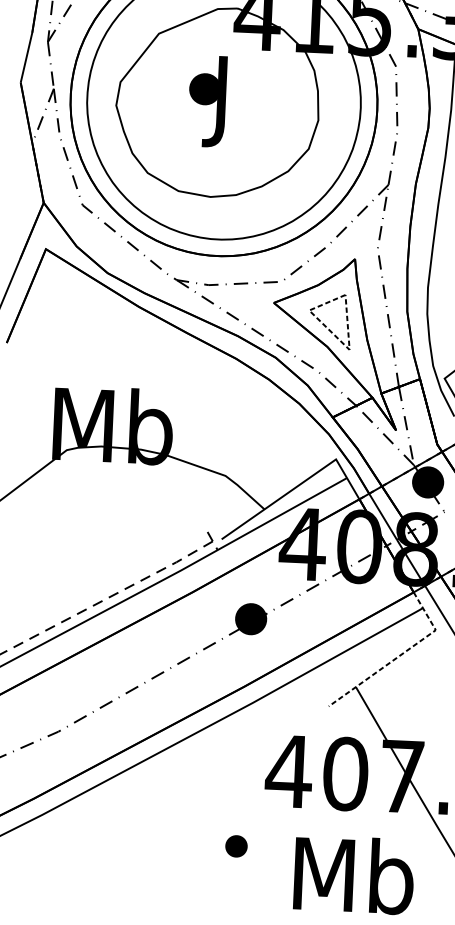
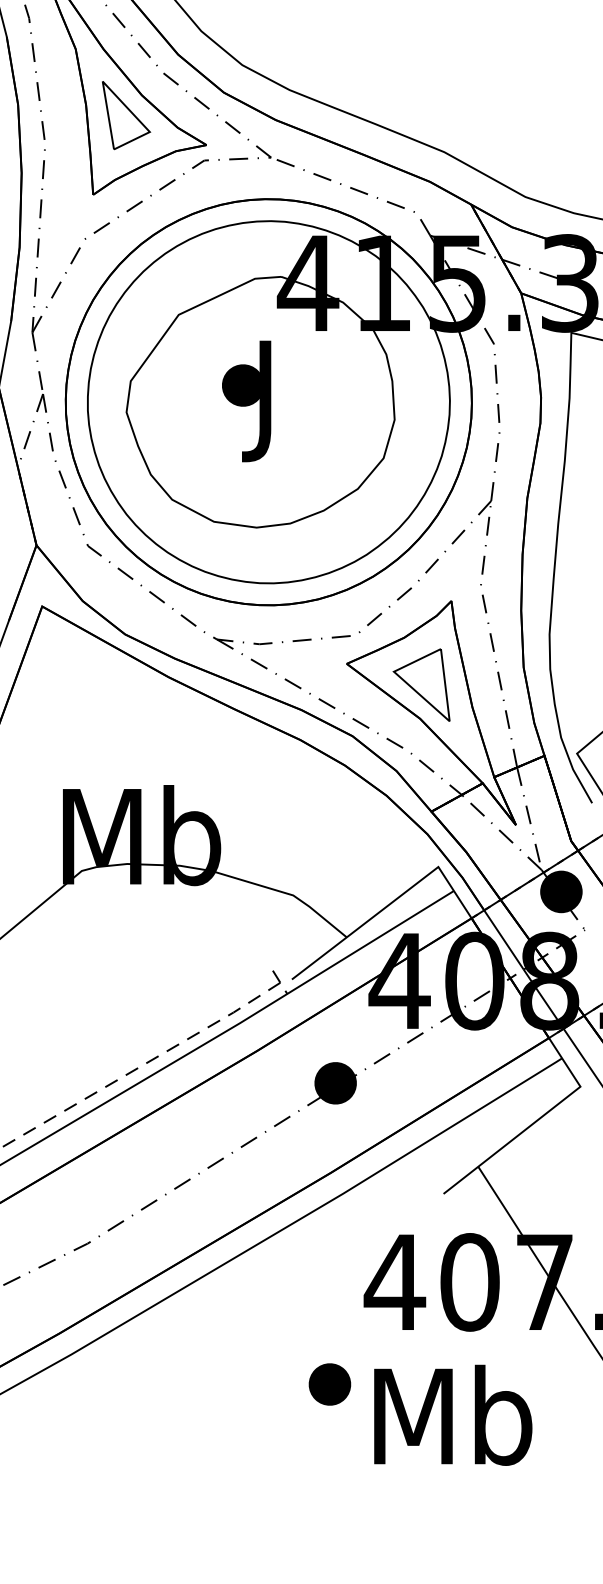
line: (334, 335) -> (429, 703), dashed -> solid
line: (399, 655) -> (534, 1122), dashed -> solid
part: (236, 846) -> (329, 1384), size x1.43
text: (354, 874) -> (453, 1414), moved

